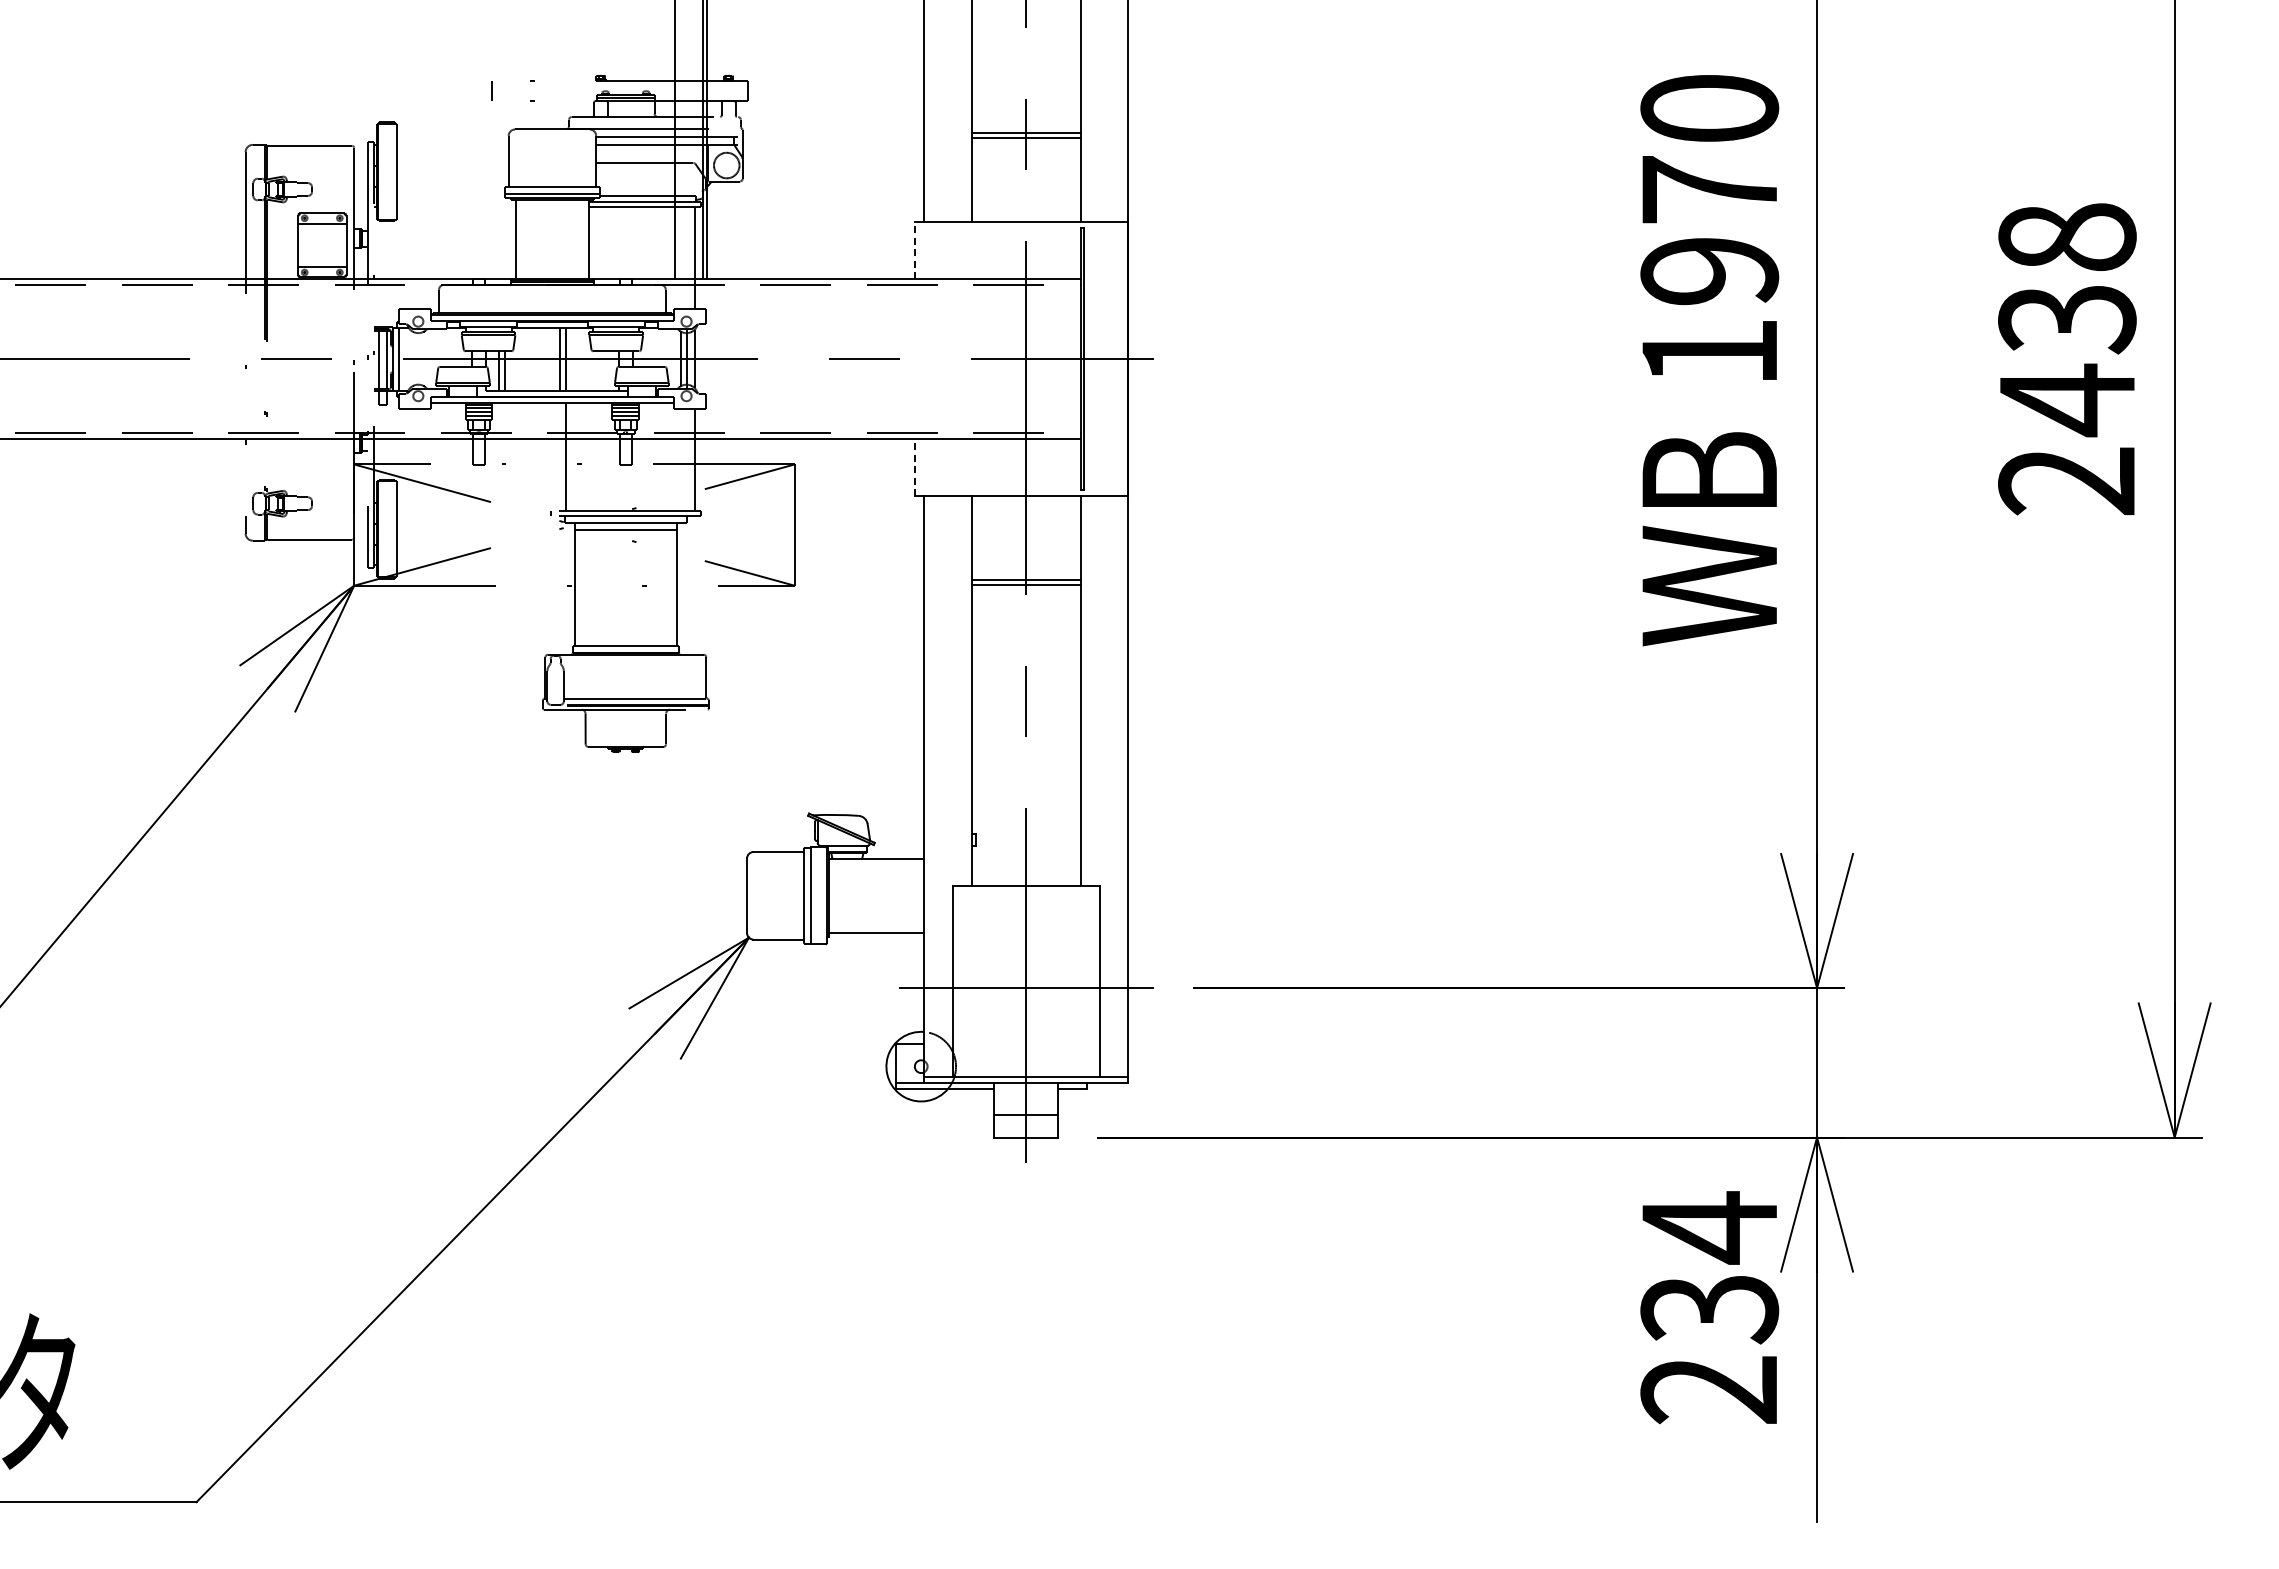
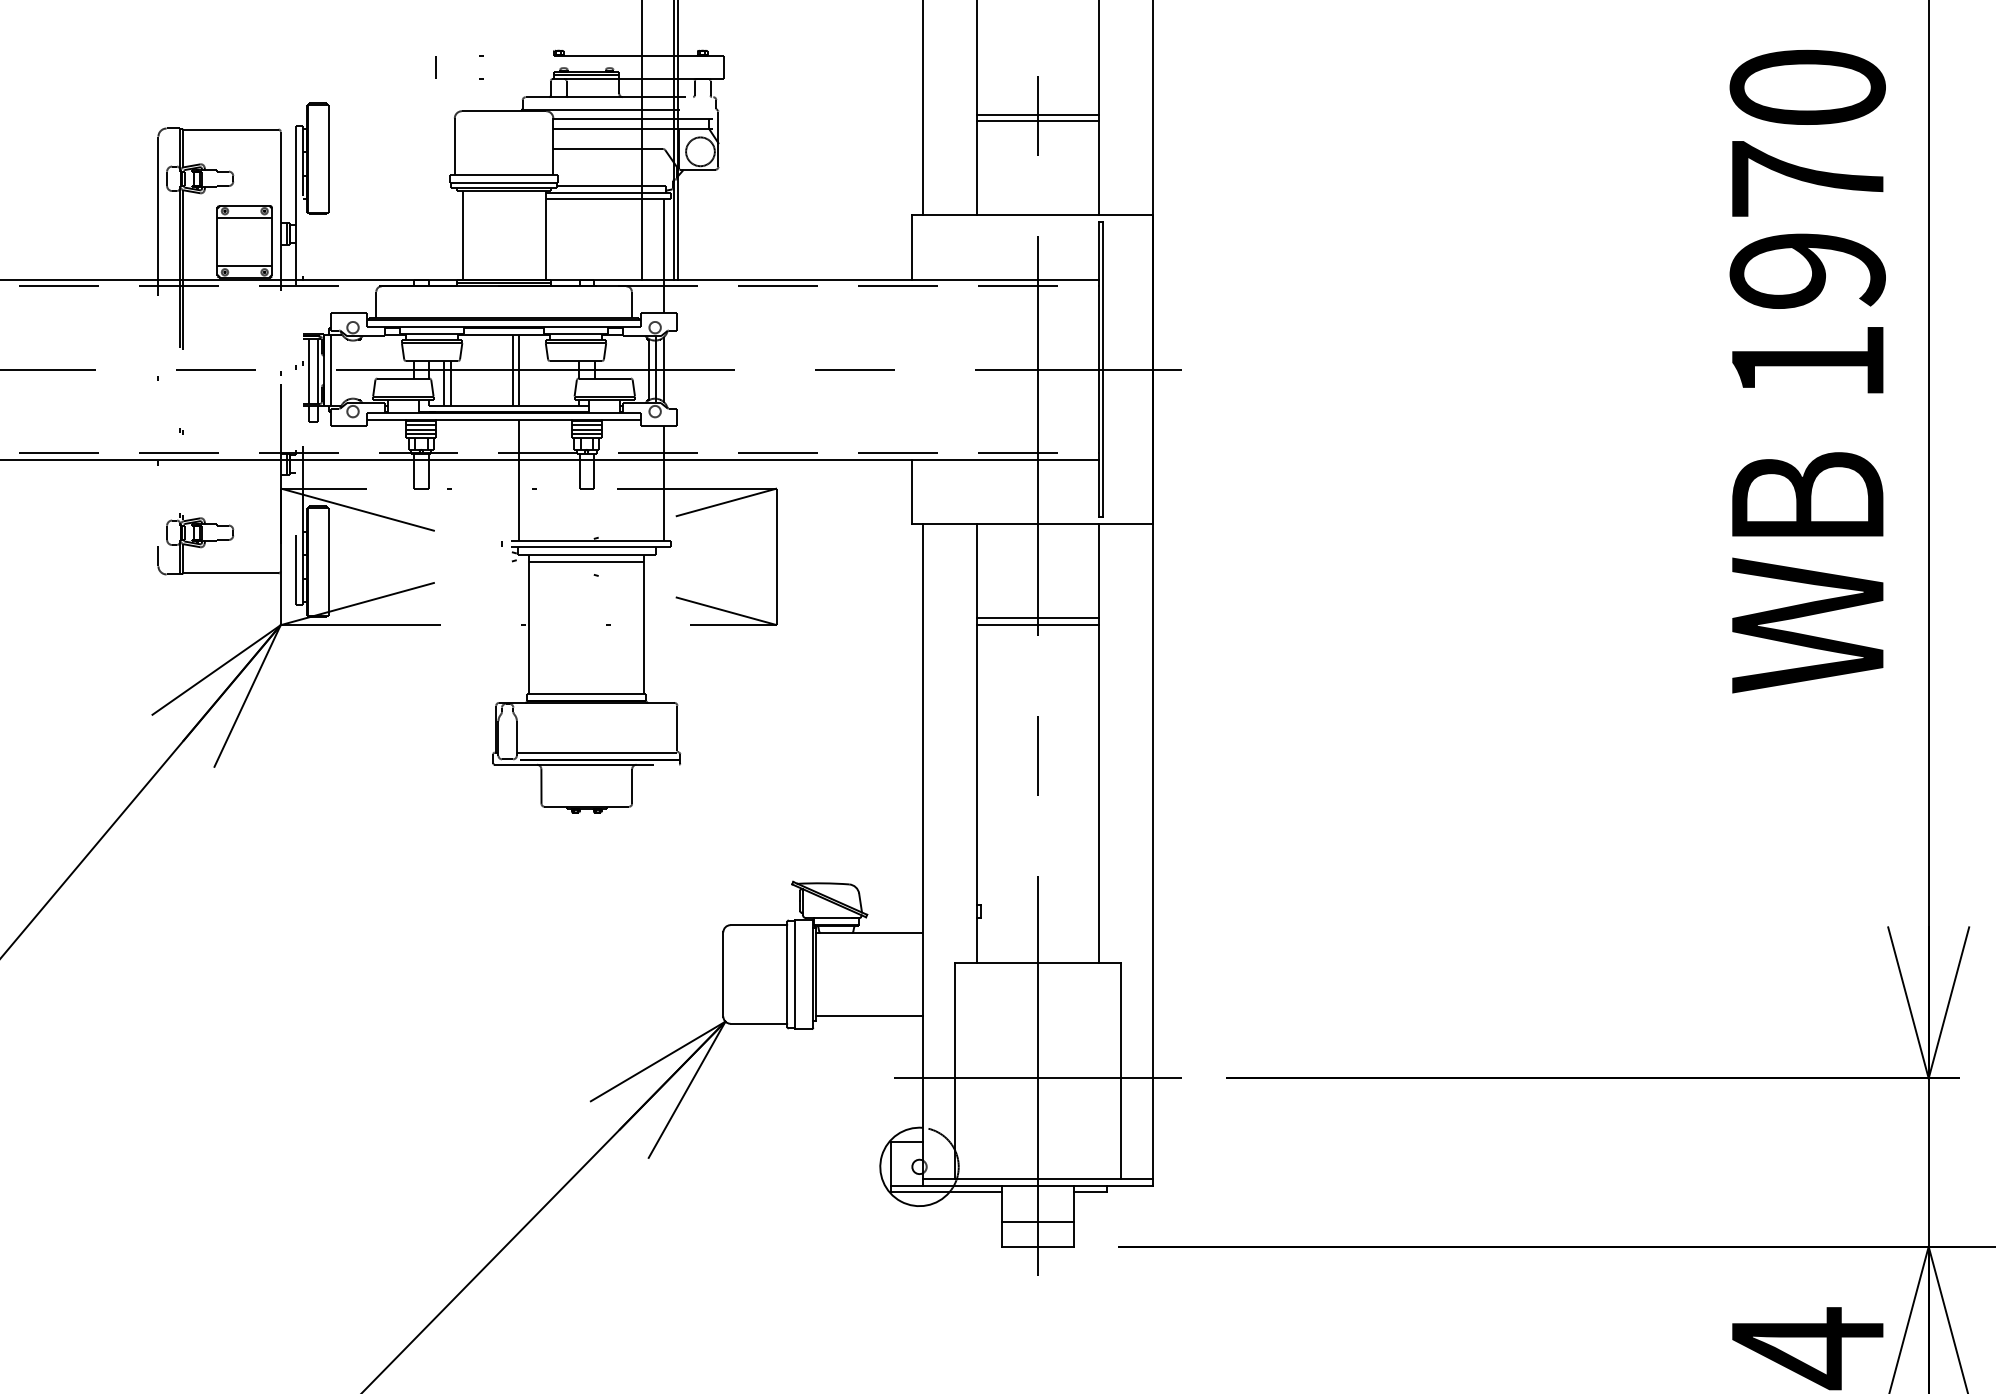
line: (914, 250) -> (911, 247), dashed -> solid
line: (914, 467) -> (911, 491), dashed -> solid

